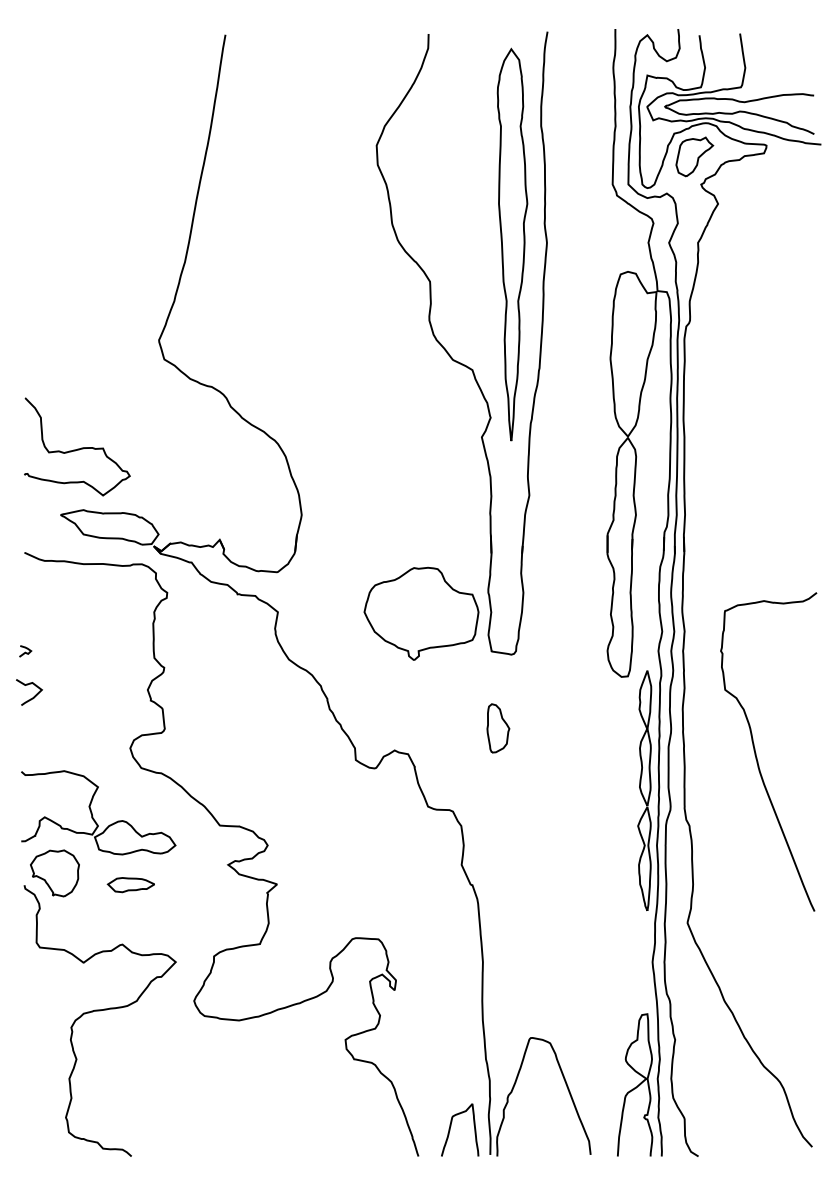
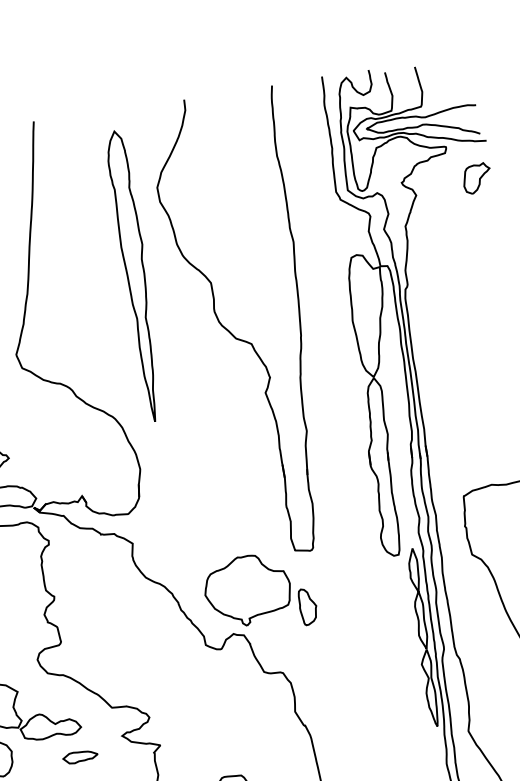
part: (694, 156) -> (476, 178), moved
part: (512, 244) -> (135, 276), moved
part: (421, 613) -> (247, 590), moved
part: (130, 885) -> (80, 757), moved

